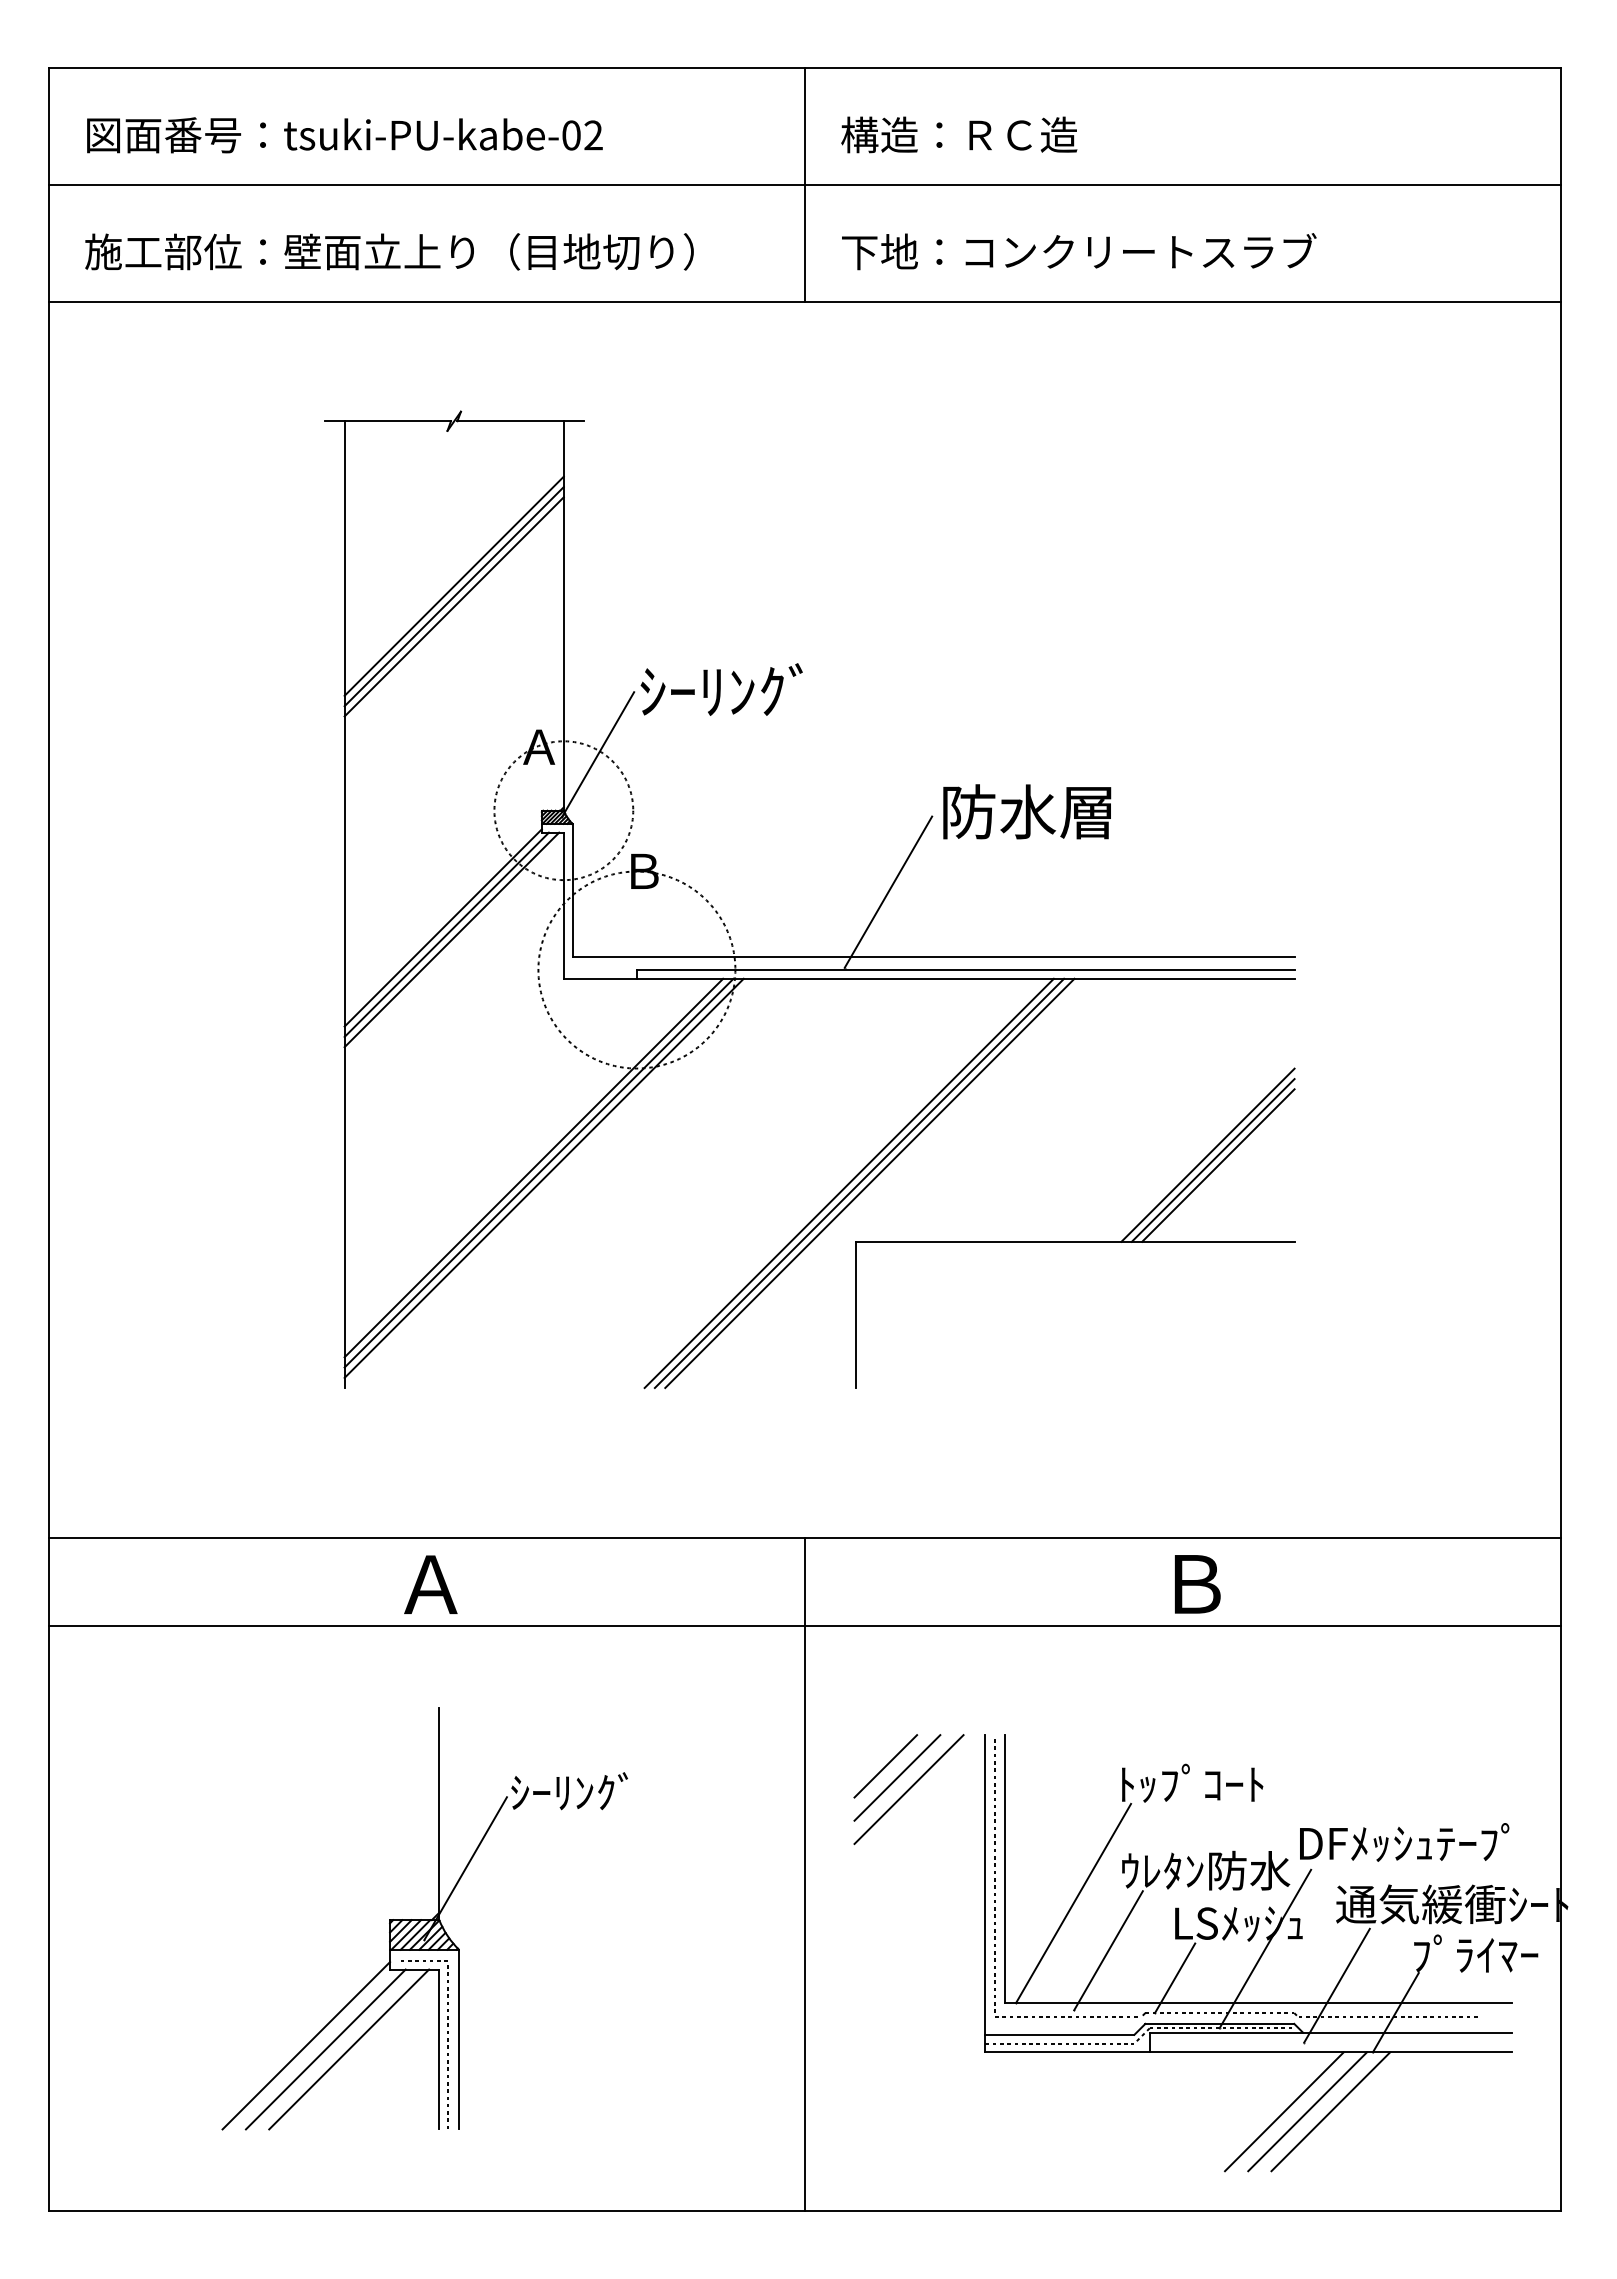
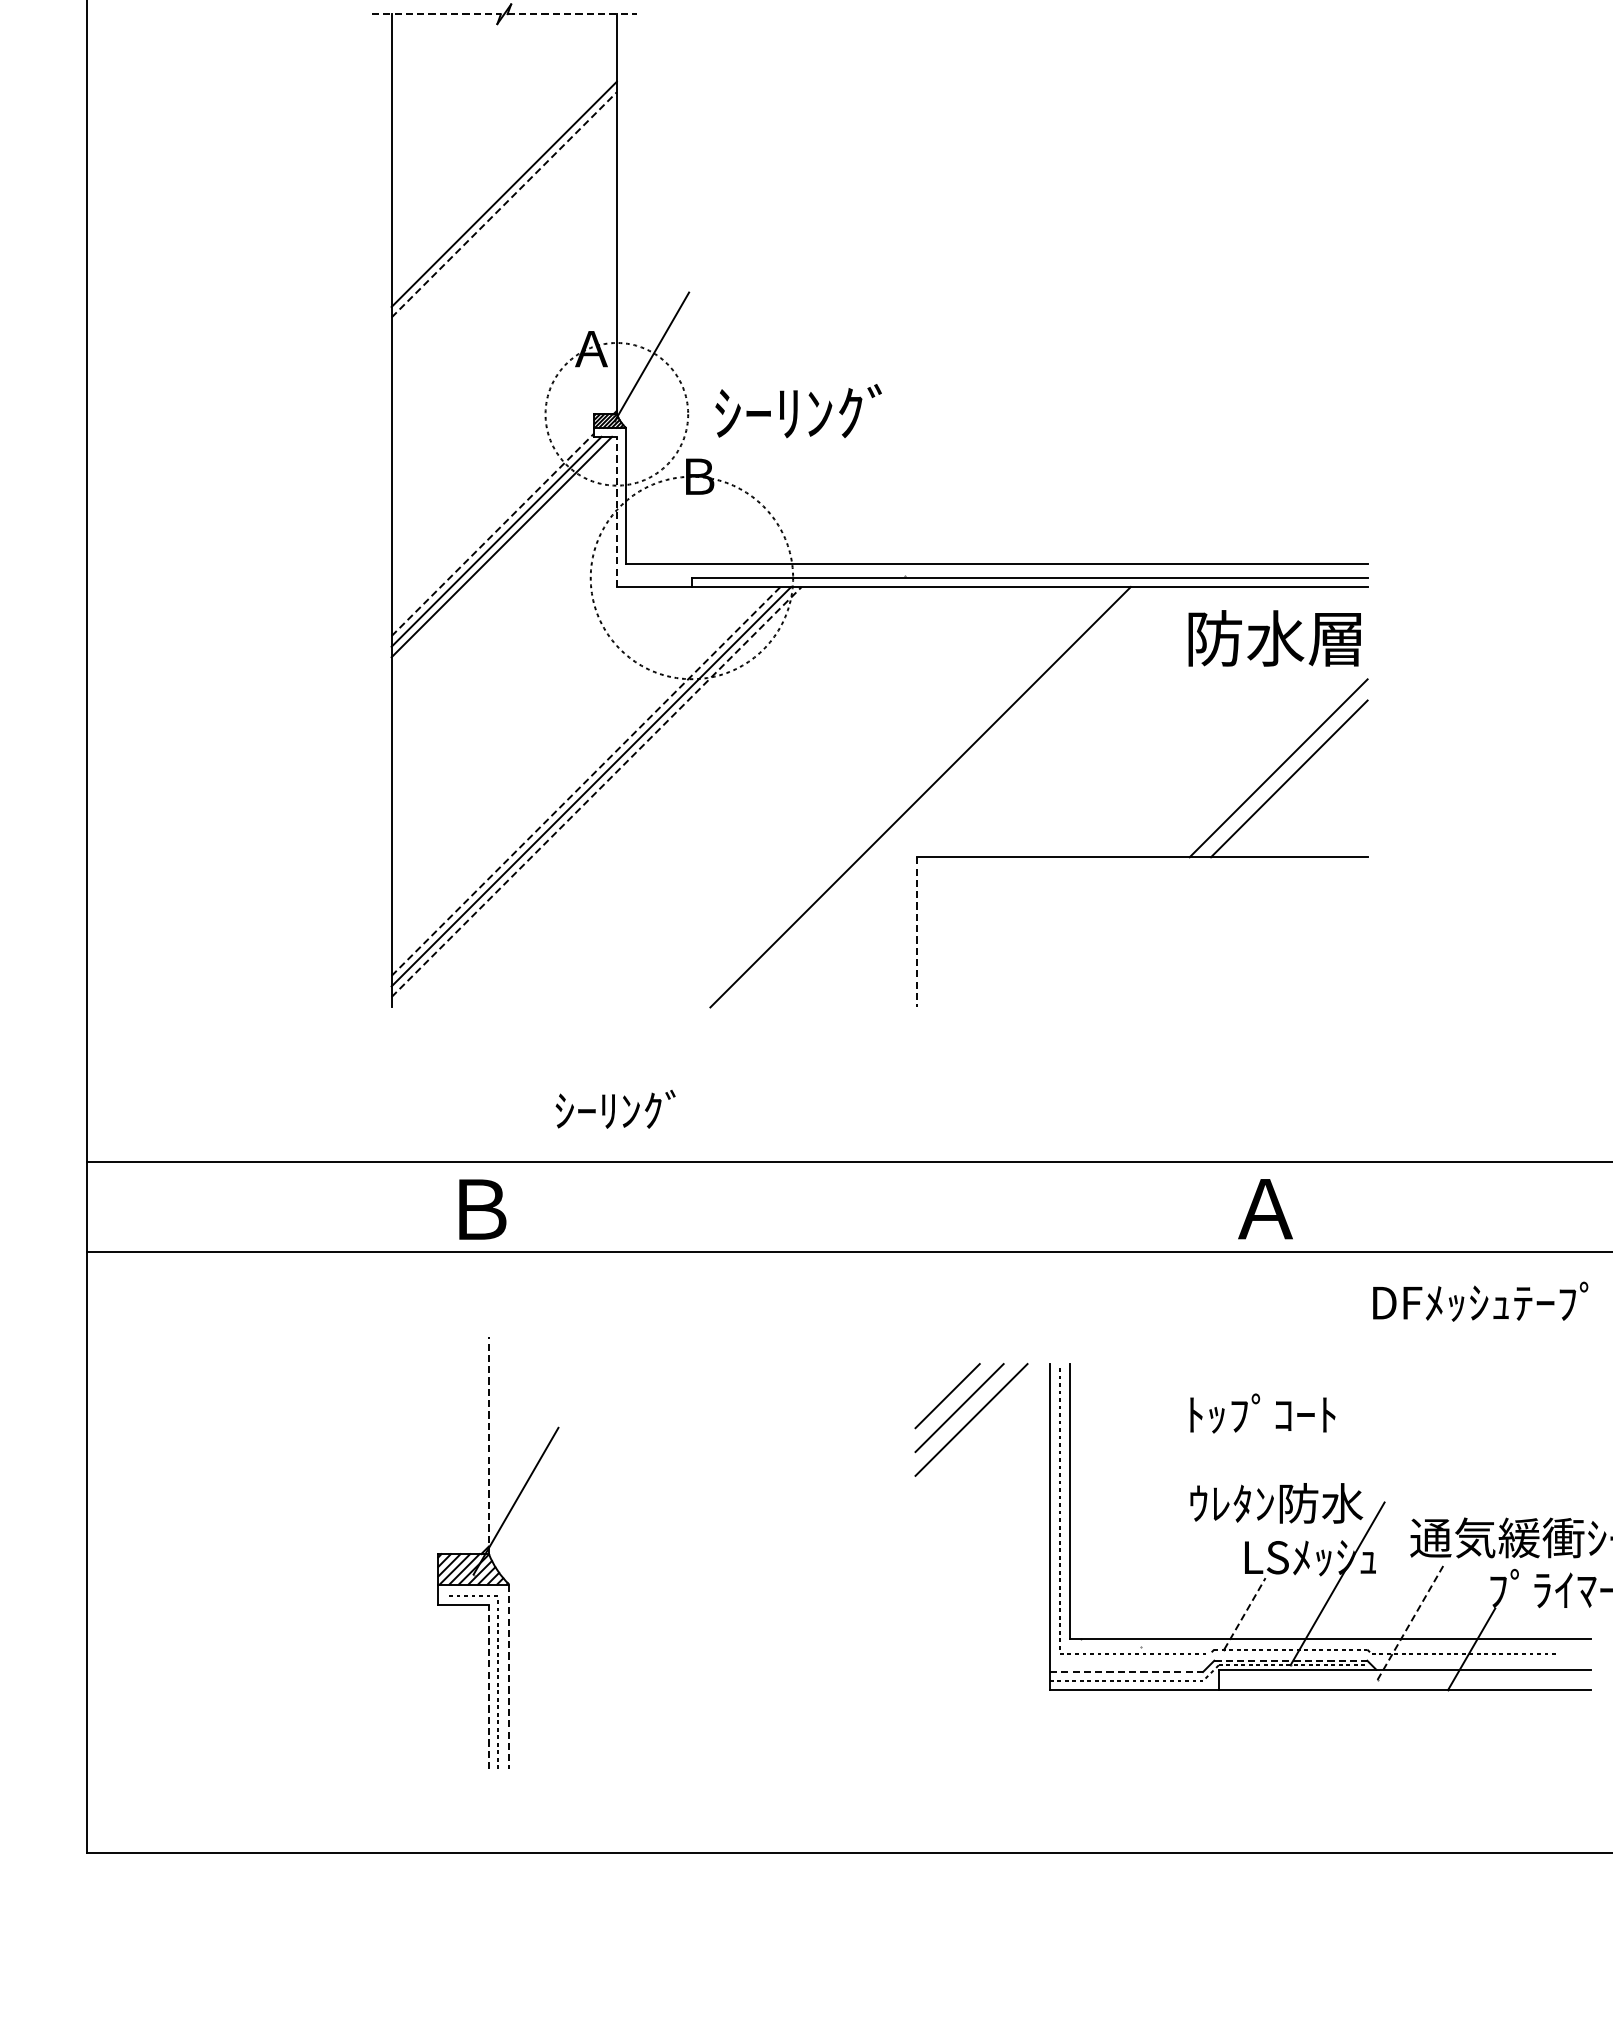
line: (388, 421) -> (436, 14), solid -> dashed
line: (521, 421) -> (573, 14), solid -> dashed
line: (453, 585) -> (503, 182), removed
line: (454, 606) -> (504, 204), solid -> dashed
text: (721, 689) -> (798, 411), moved
text: (1027, 811) -> (1275, 638), moved
line: (888, 891) -> (950, 497), removed
line: (563, 905) -> (616, 511), solid -> dashed
line: (443, 927) -> (493, 534), solid -> dashed
line: (1212, 1160) -> (1283, 773), removed
line: (533, 1168) -> (585, 781), solid -> dashed
line: (544, 1178) -> (597, 792), solid -> dashed
line: (848, 1183) -> (909, 797), removed
line: (869, 1183) -> (930, 797), removed
line: (856, 1315) -> (917, 932), solid -> dashed
text: (430, 1584) -> (479, 1209), Ａ -> Ｂ
text: (1194, 1584) -> (1264, 1209), Ｂ -> Ａ
text: (569, 1791) -> (615, 1109), moved
line: (439, 1814) -> (489, 1445), solid -> dashed
text: (1404, 1842) -> (1480, 1301), moved
line: (804, 1874) -> (864, 1507), removed
line: (1073, 1903) -> (1140, 1537), removed
line: (1108, 1950) -> (1176, 1585), removed
line: (1175, 1977) -> (1245, 1613), solid -> dashed
line: (1337, 1985) -> (1411, 1621), solid -> dashed
line: (1220, 2023) -> (1291, 1660), solid -> dashed
line: (1059, 2034) -> (1126, 1671), solid -> dashed
line: (459, 2039) -> (509, 1676), solid -> dashed
line: (306, 2045) -> (352, 1682), removed
line: (325, 2049) -> (372, 1687), removed
line: (349, 2049) -> (396, 1687), removed
line: (439, 2049) -> (489, 1687), solid -> dashed
line: (1284, 2111) -> (1357, 1750), removed
line: (1307, 2111) -> (1380, 1750), removed
line: (1330, 2111) -> (1404, 1750), removed

